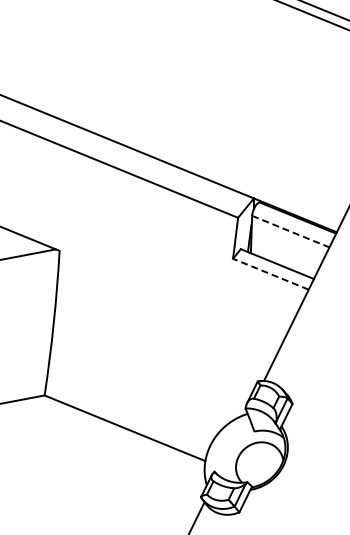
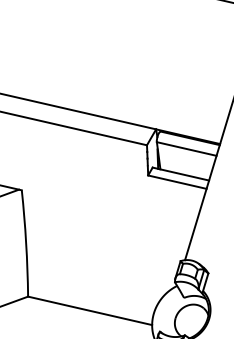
line: (290, 231) -> (186, 148), dashed -> solid
line: (270, 274) -> (177, 182), dashed -> solid

